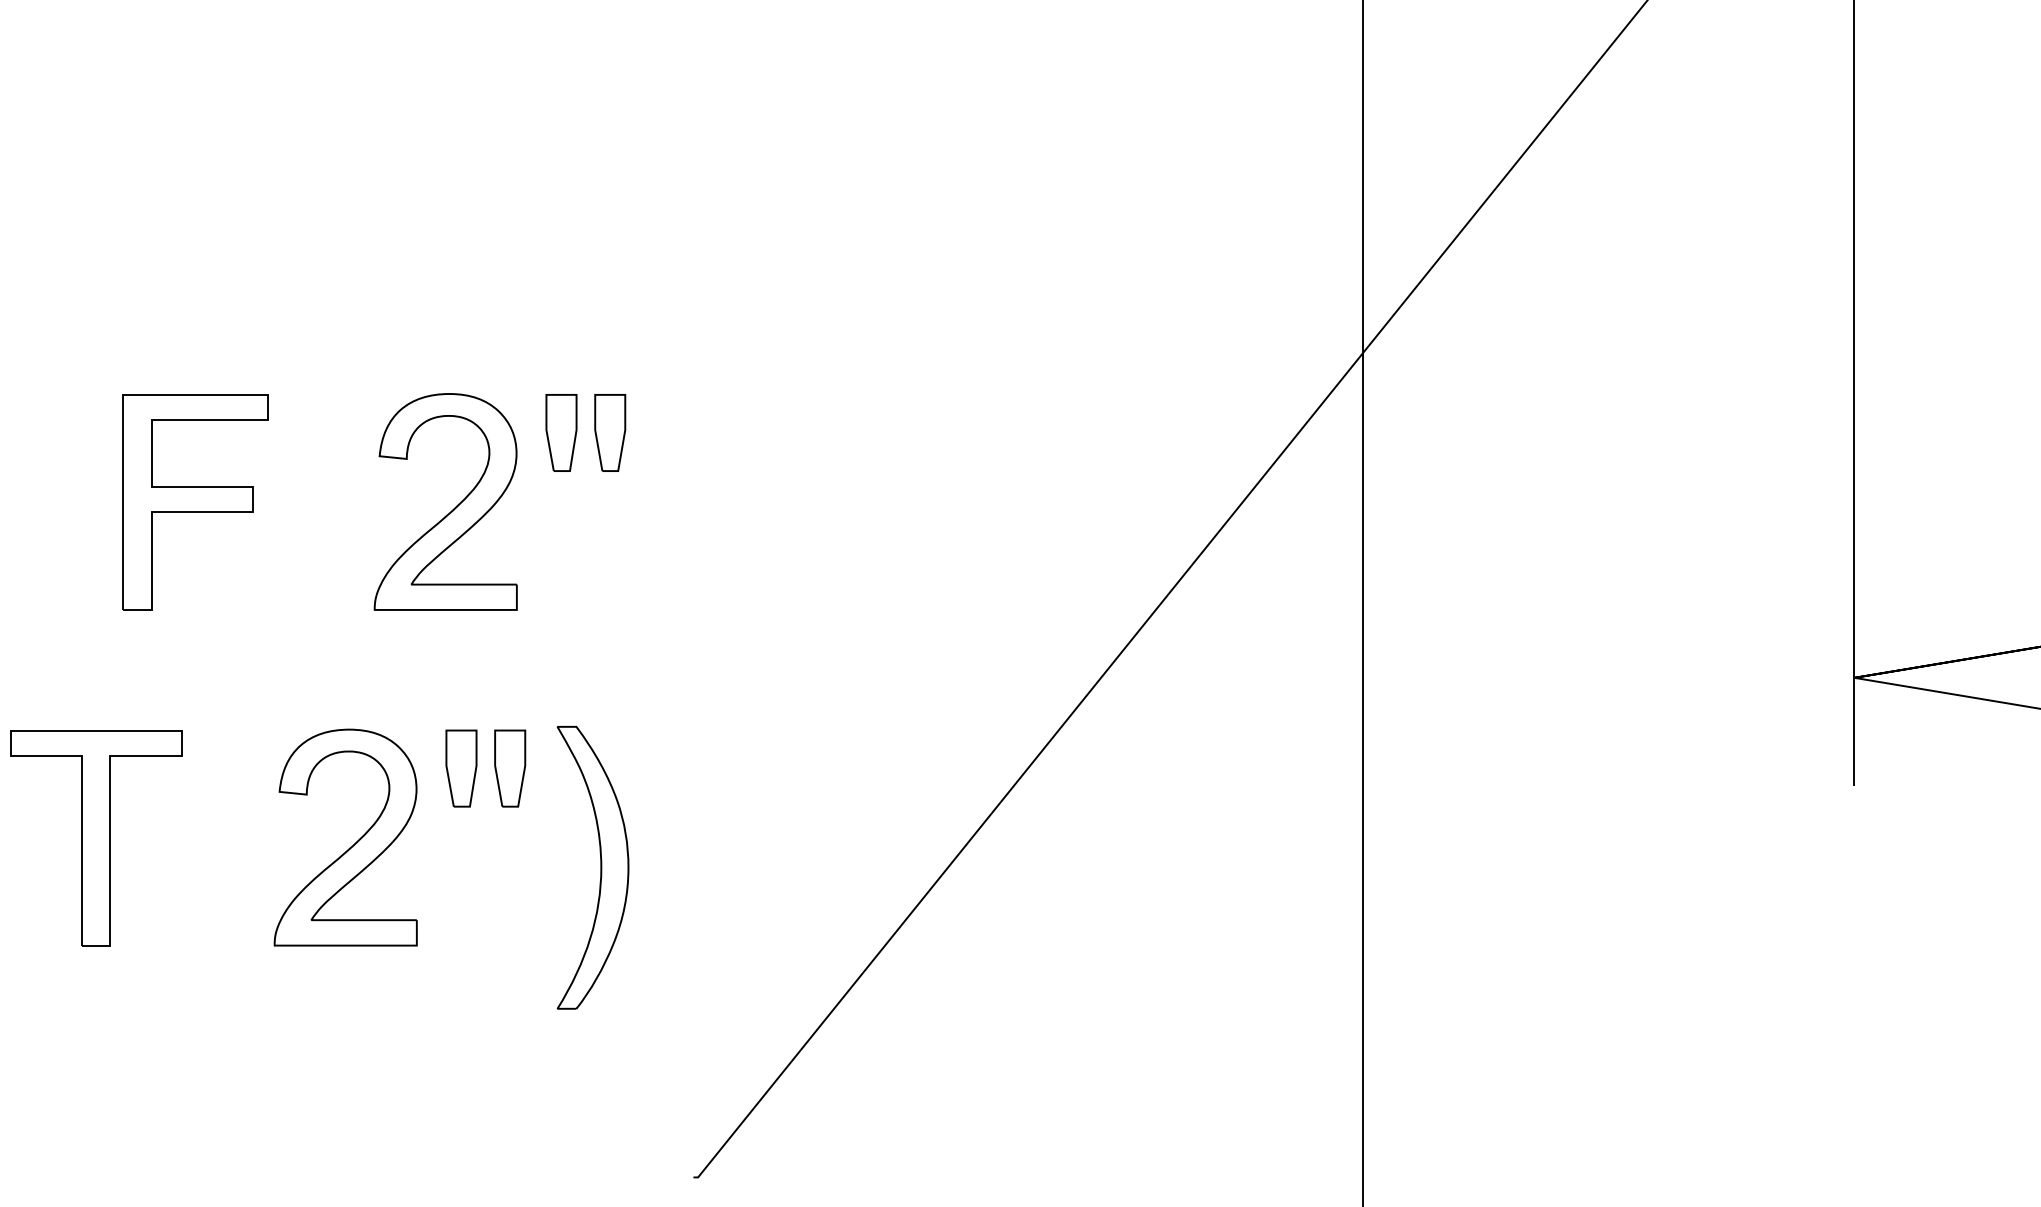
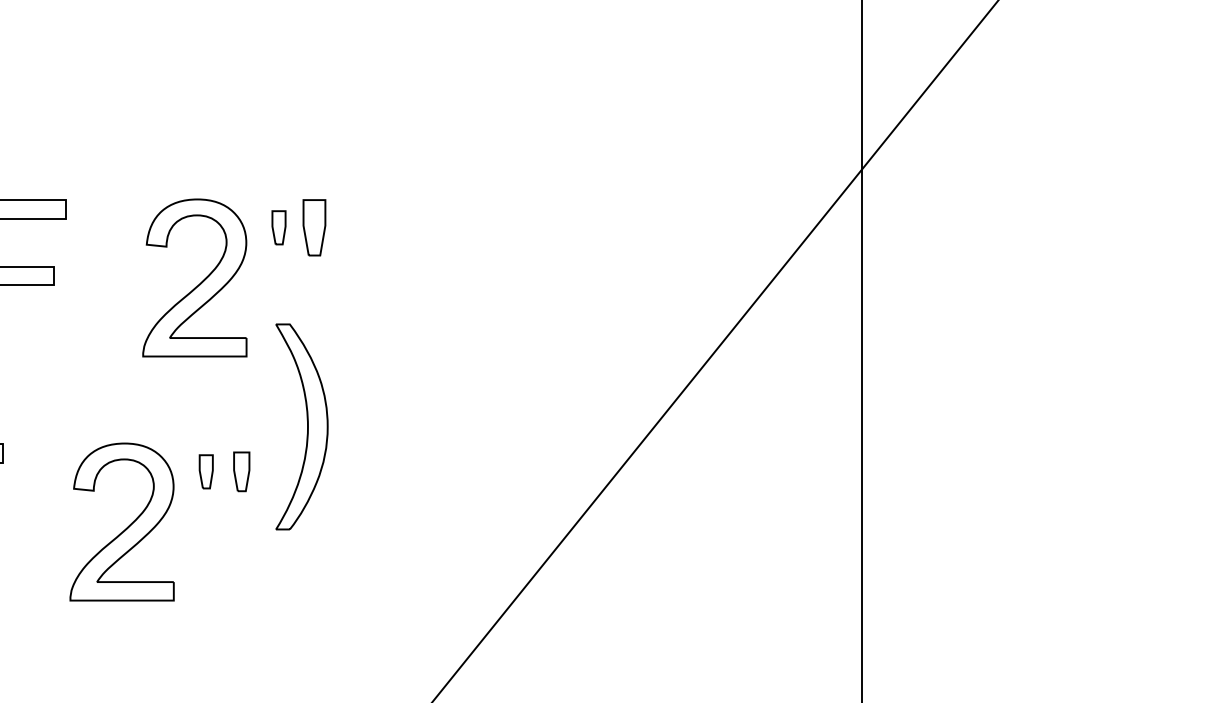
part: (561, 432) -> (279, 227), size x0.6
part: (461, 768) -> (206, 471), size x0.6
part: (510, 768) -> (241, 471), size x0.7
part: (600, 867) -> (307, 426), moved

